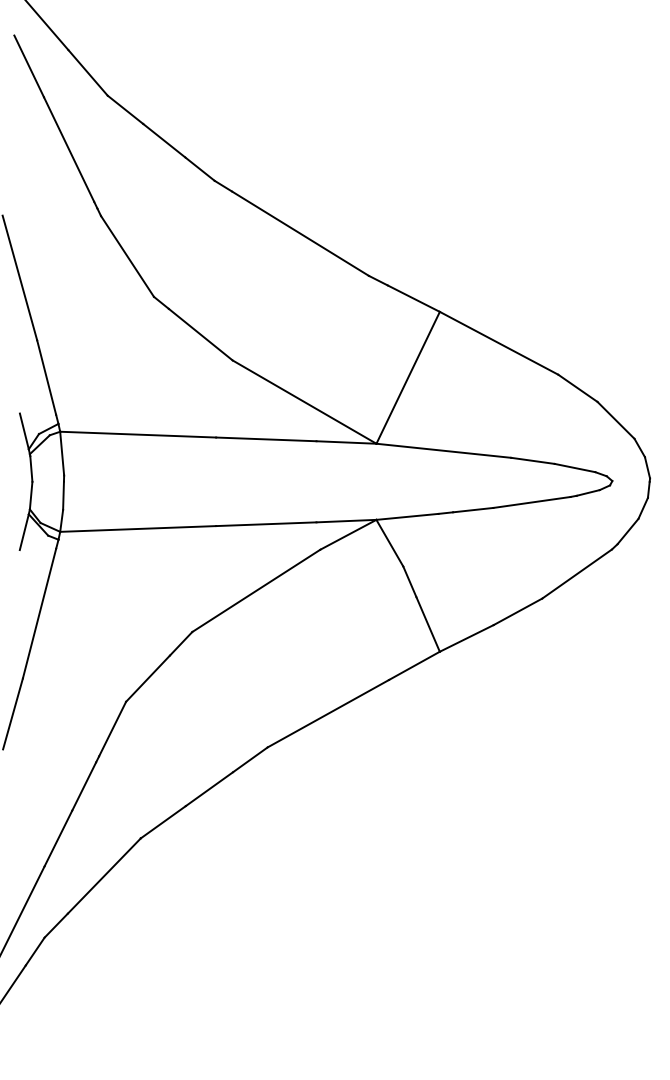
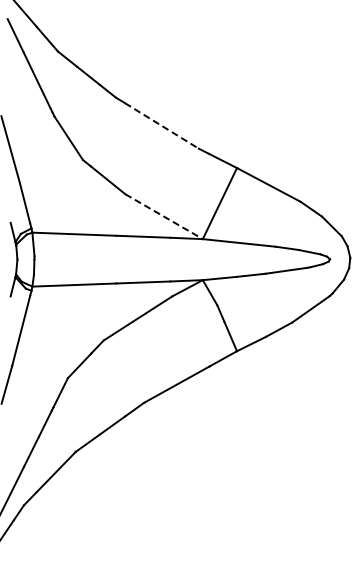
line: (301, 234) -> (162, 126), solid -> dashed
line: (305, 401) -> (164, 216), solid -> dashed

